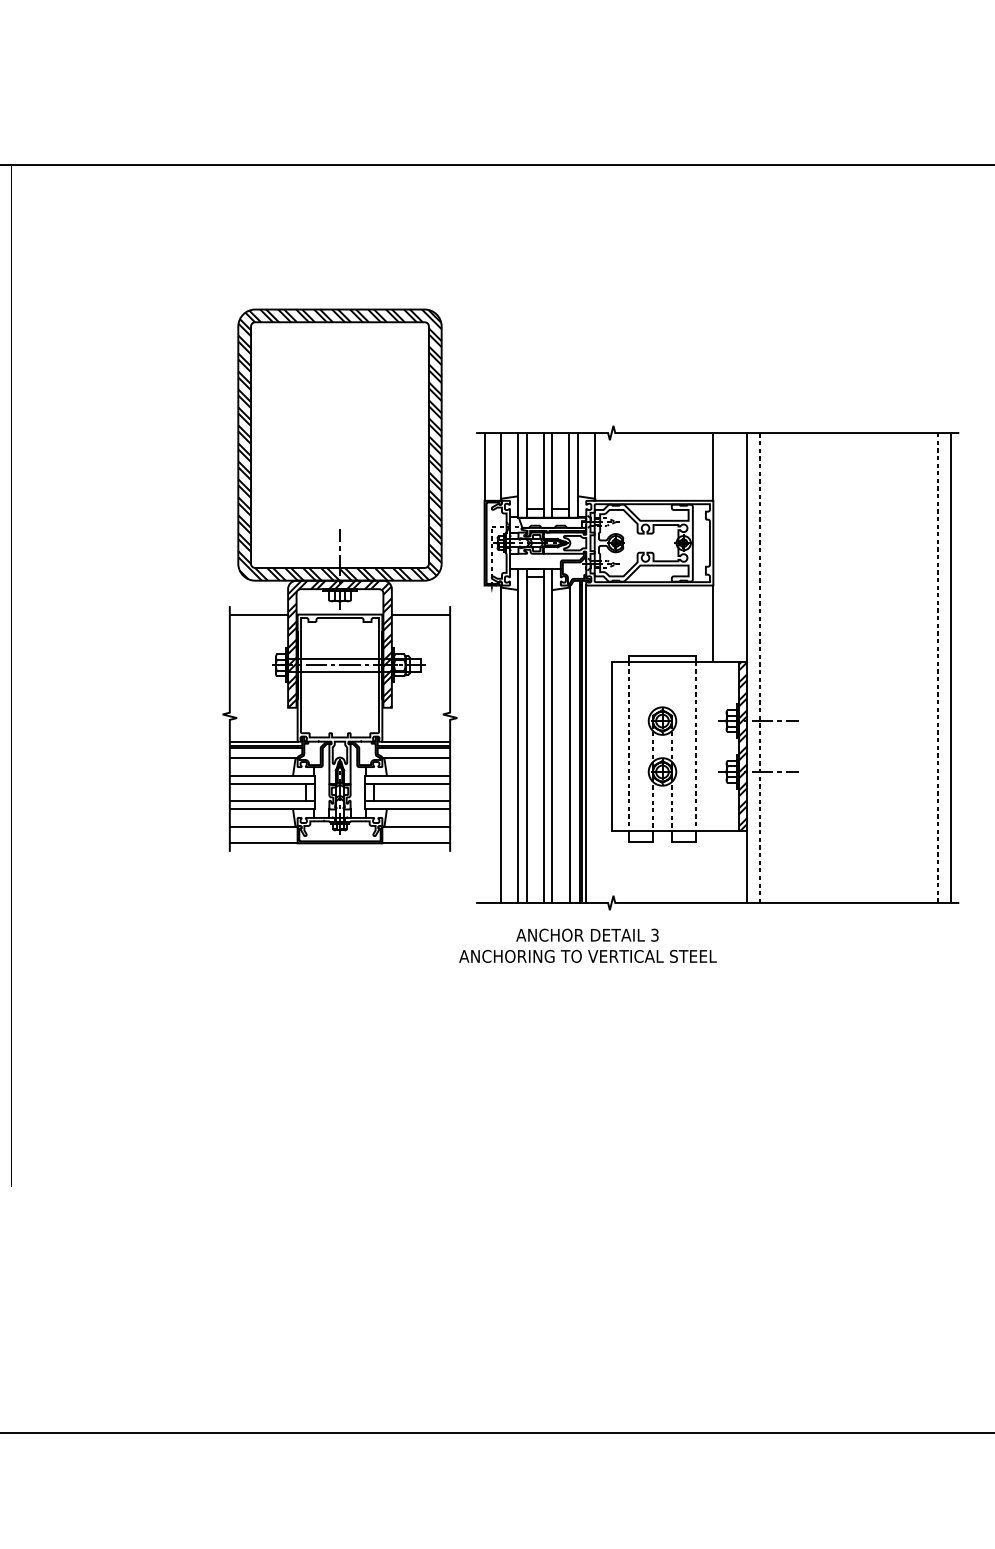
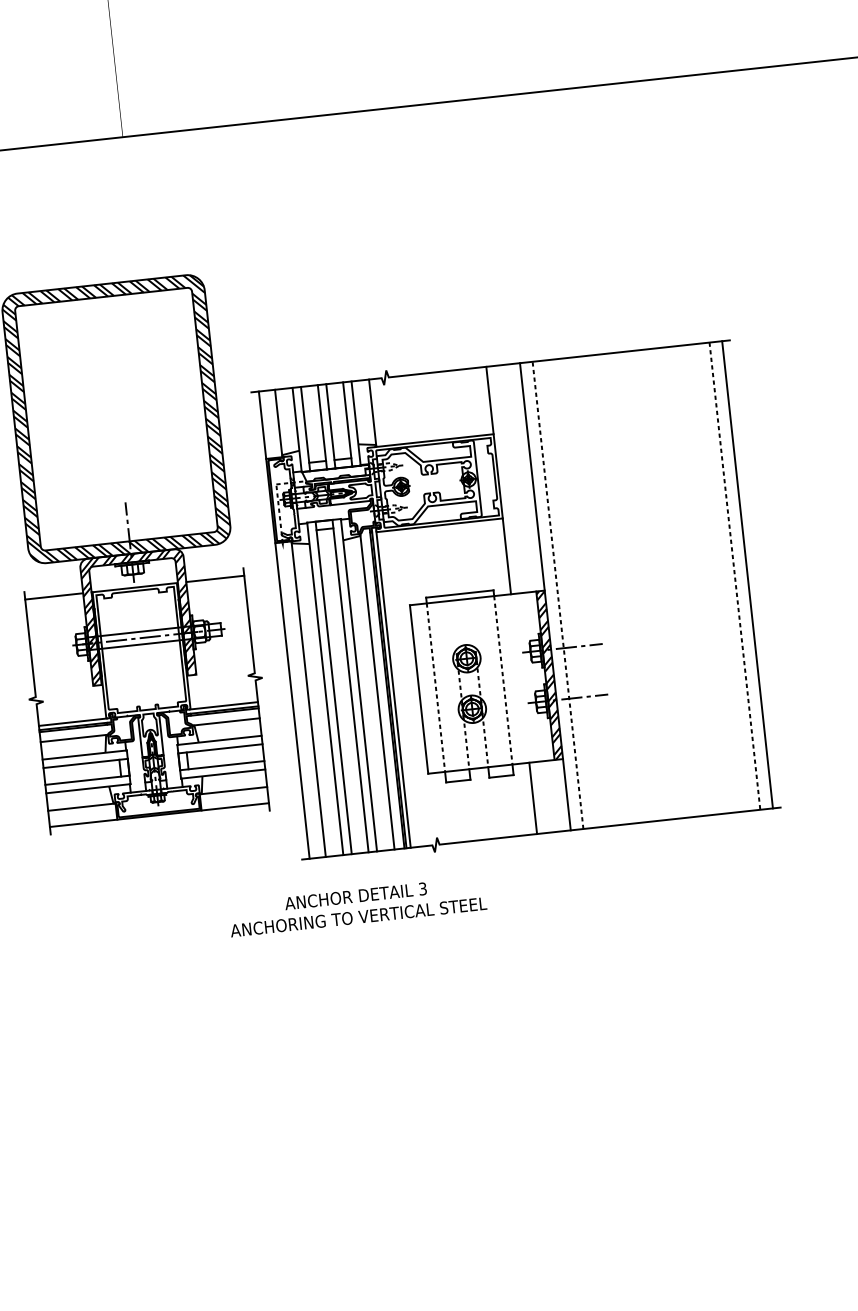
line: (484, 743) -> (292, 700), added
line: (713, 866) -> (533, 797), added
text: (587, 945) -> (356, 906), moved

